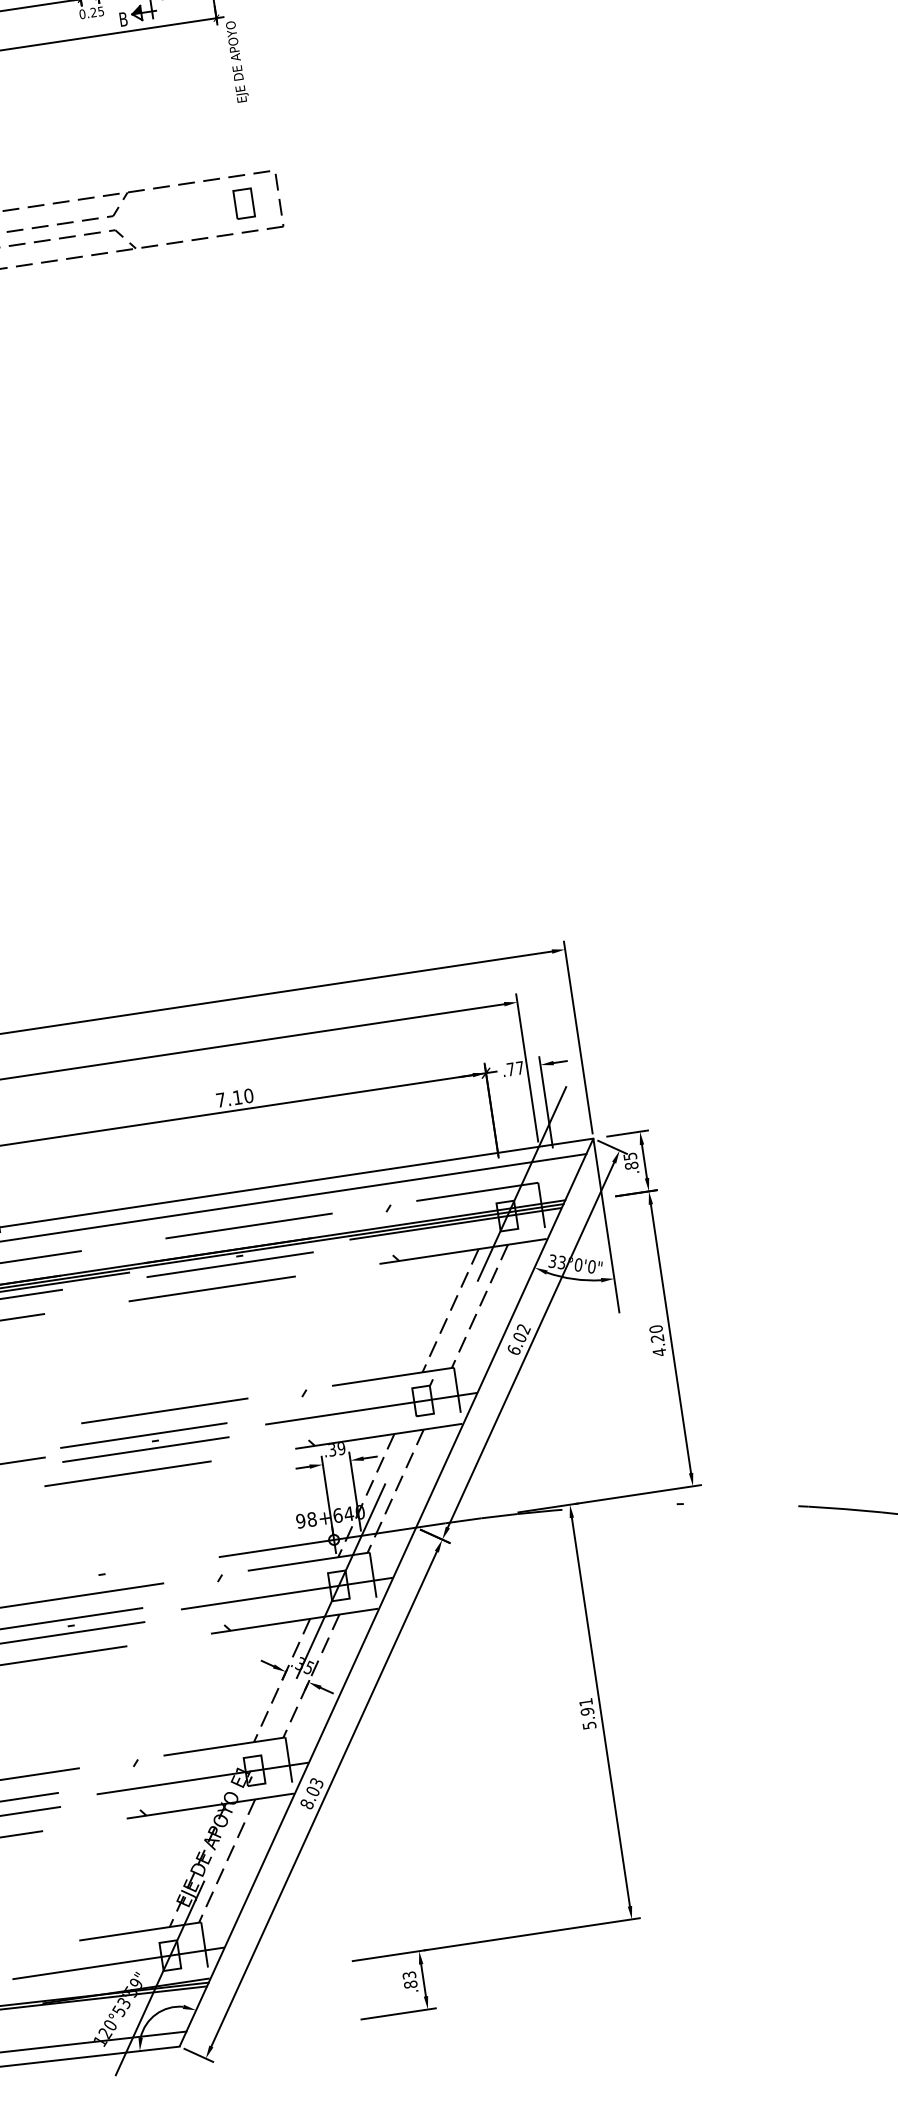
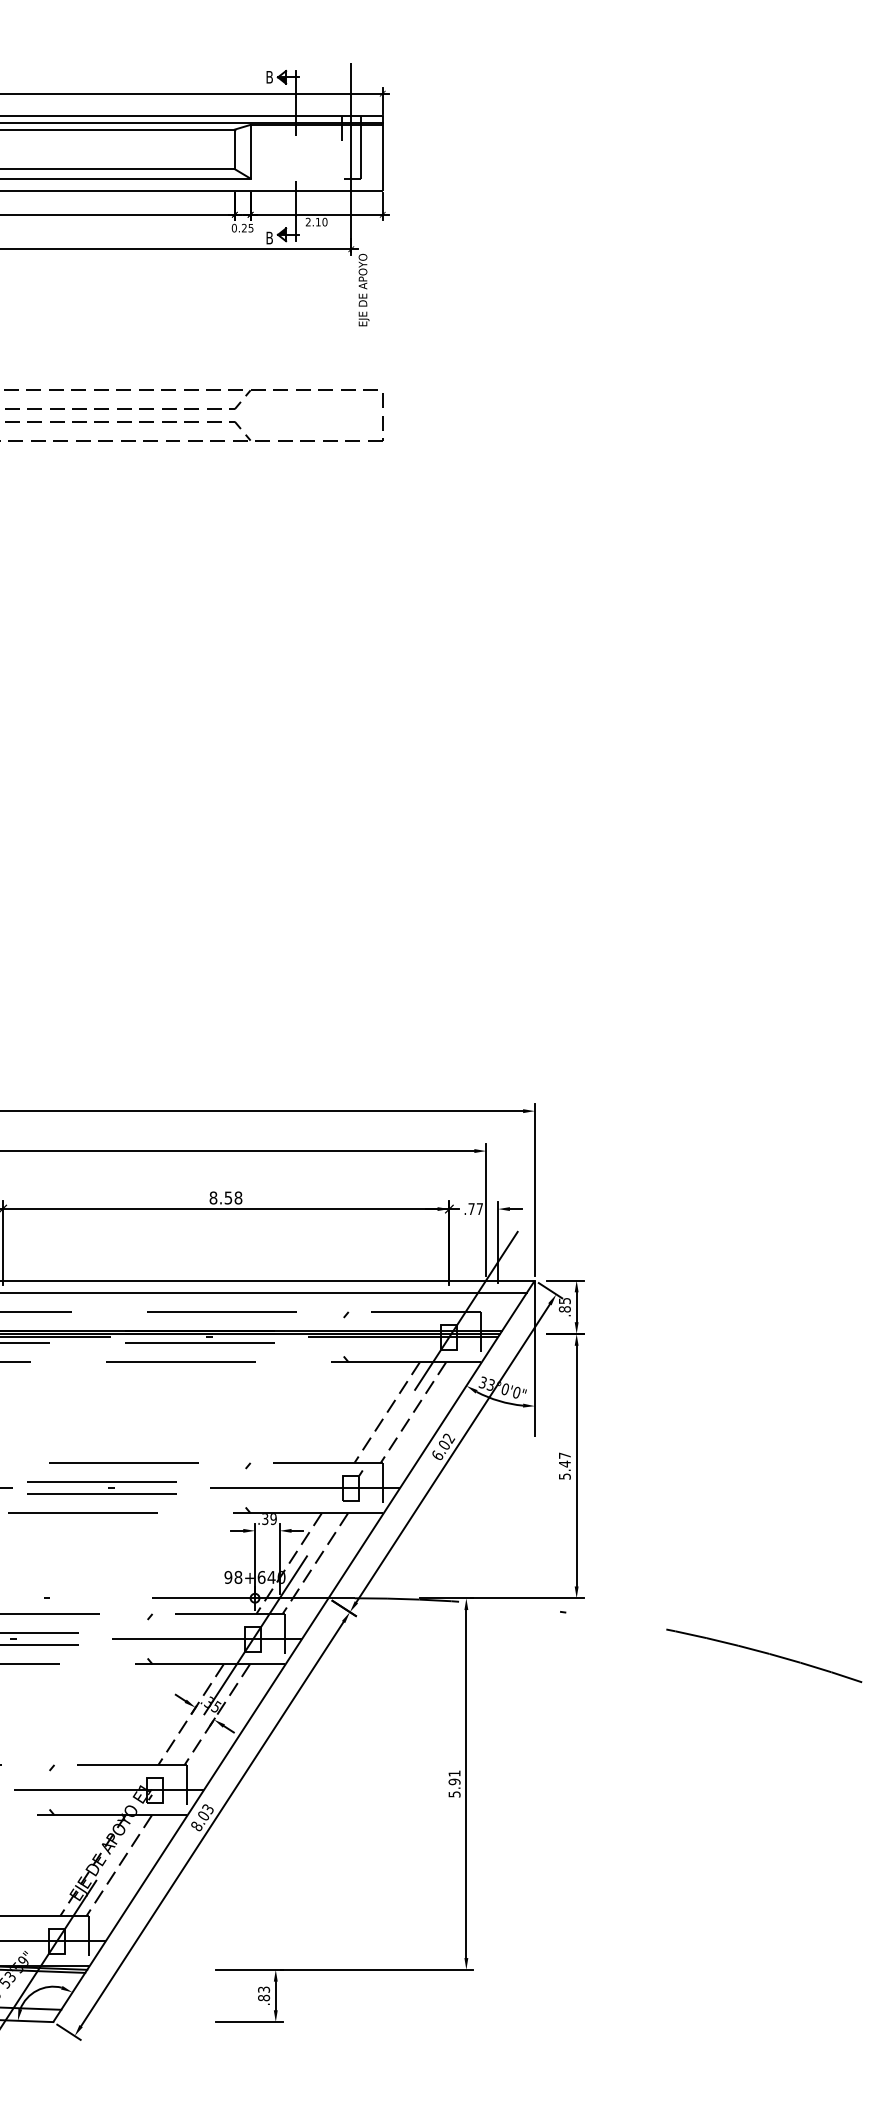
part: (243, 203) -> (350, 415), removed
text: (234, 1097) -> (225, 1197), 7.10 -> 8.58
text: (657, 1341) -> (564, 1466), 4.20 -> 5.47

